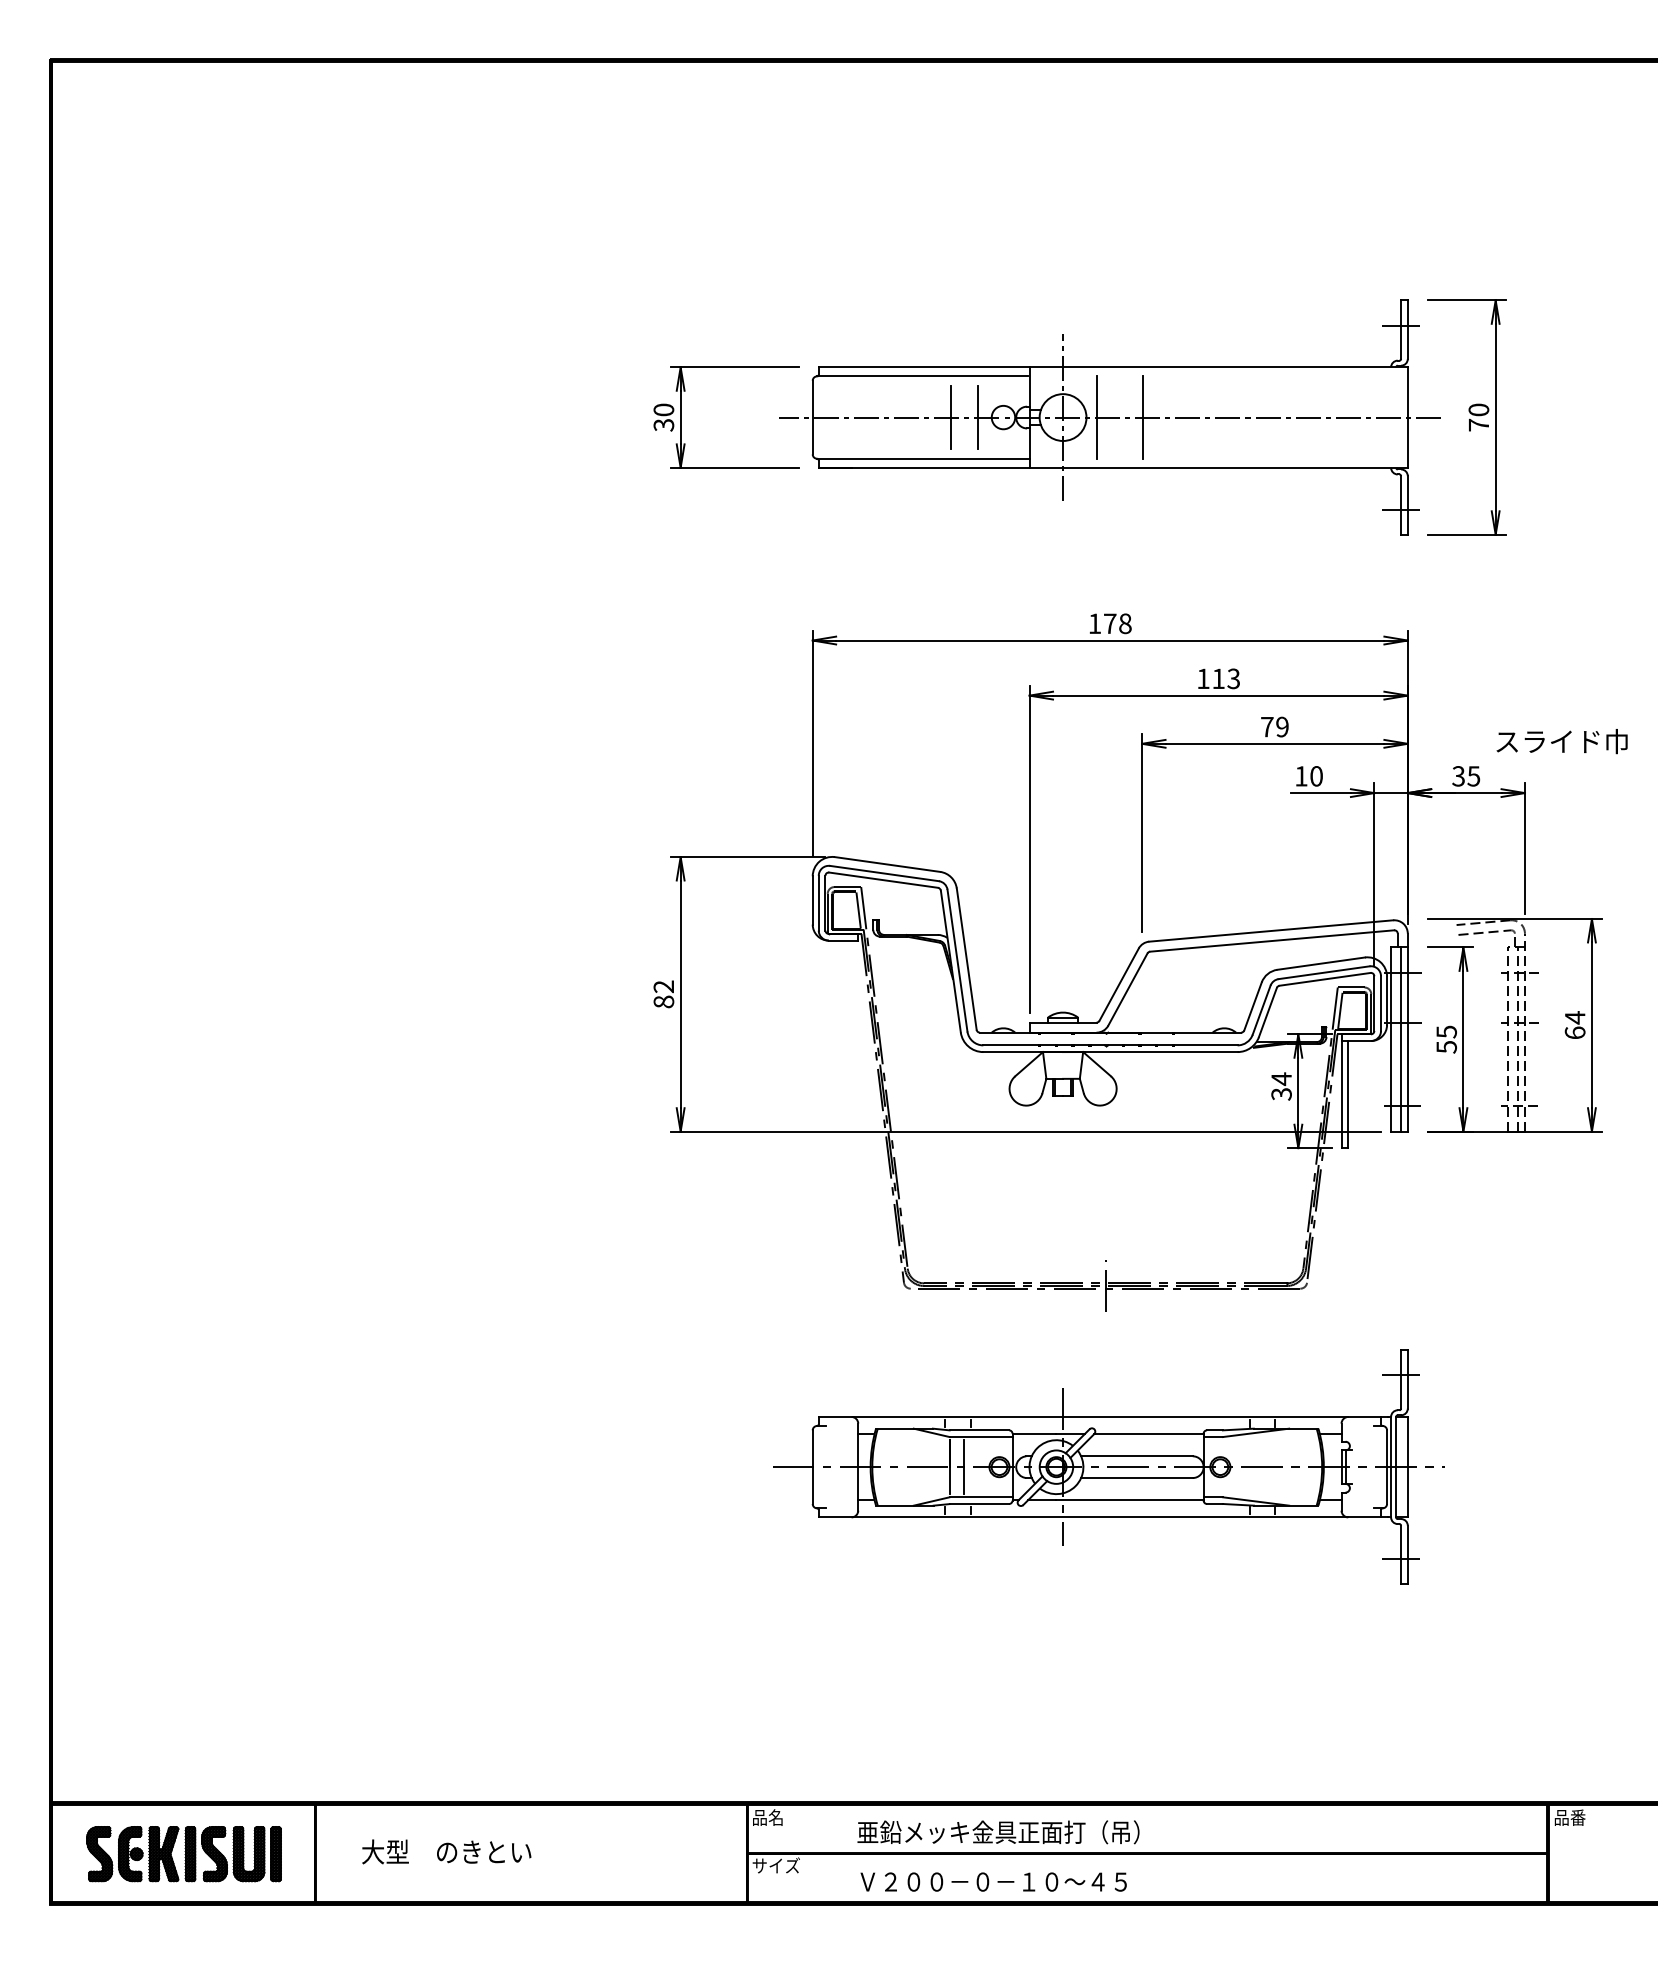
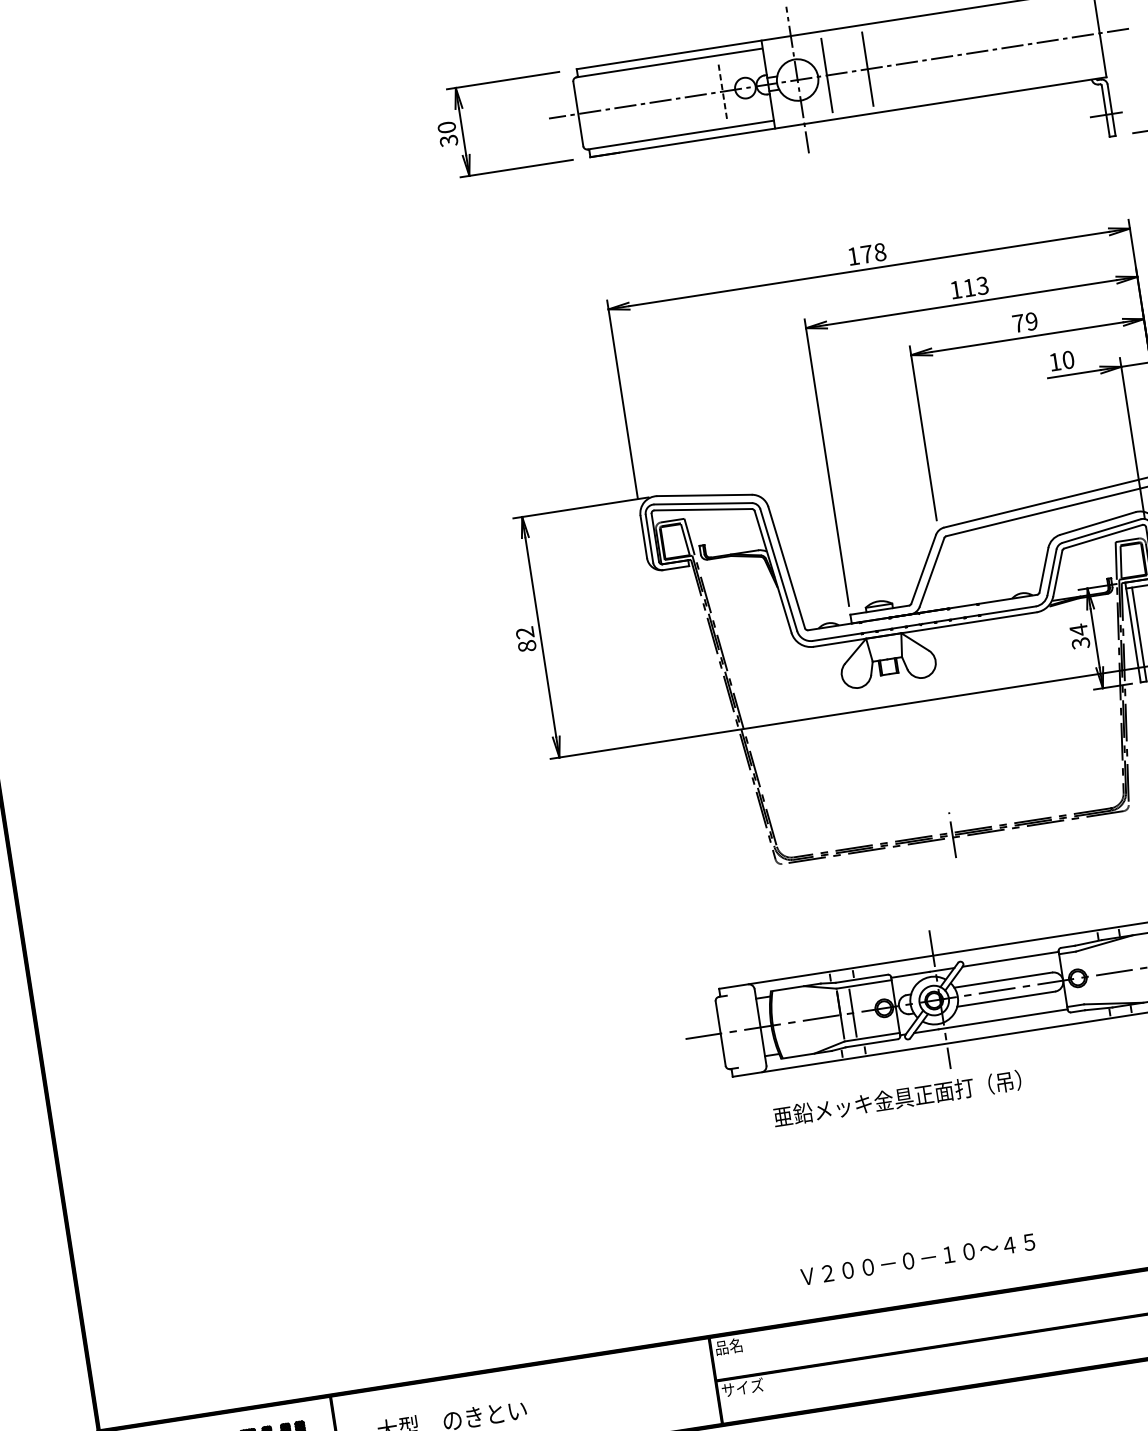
line: (951, 417) -> (699, 95), removed
line: (977, 417) -> (722, 91), solid -> dashed
text: (998, 1832) -> (897, 1098), moved
text: (993, 1881) -> (917, 1259), moved

